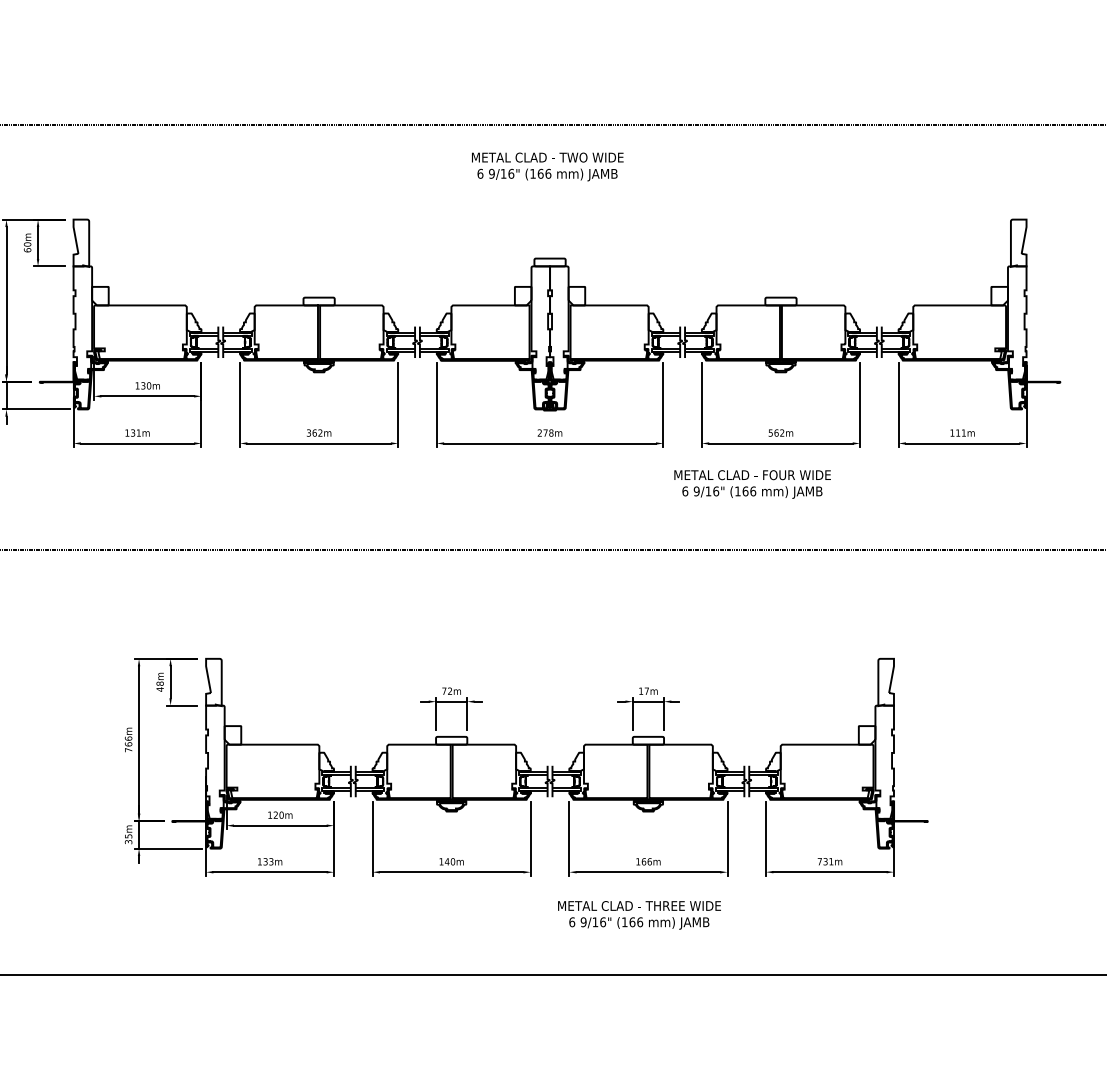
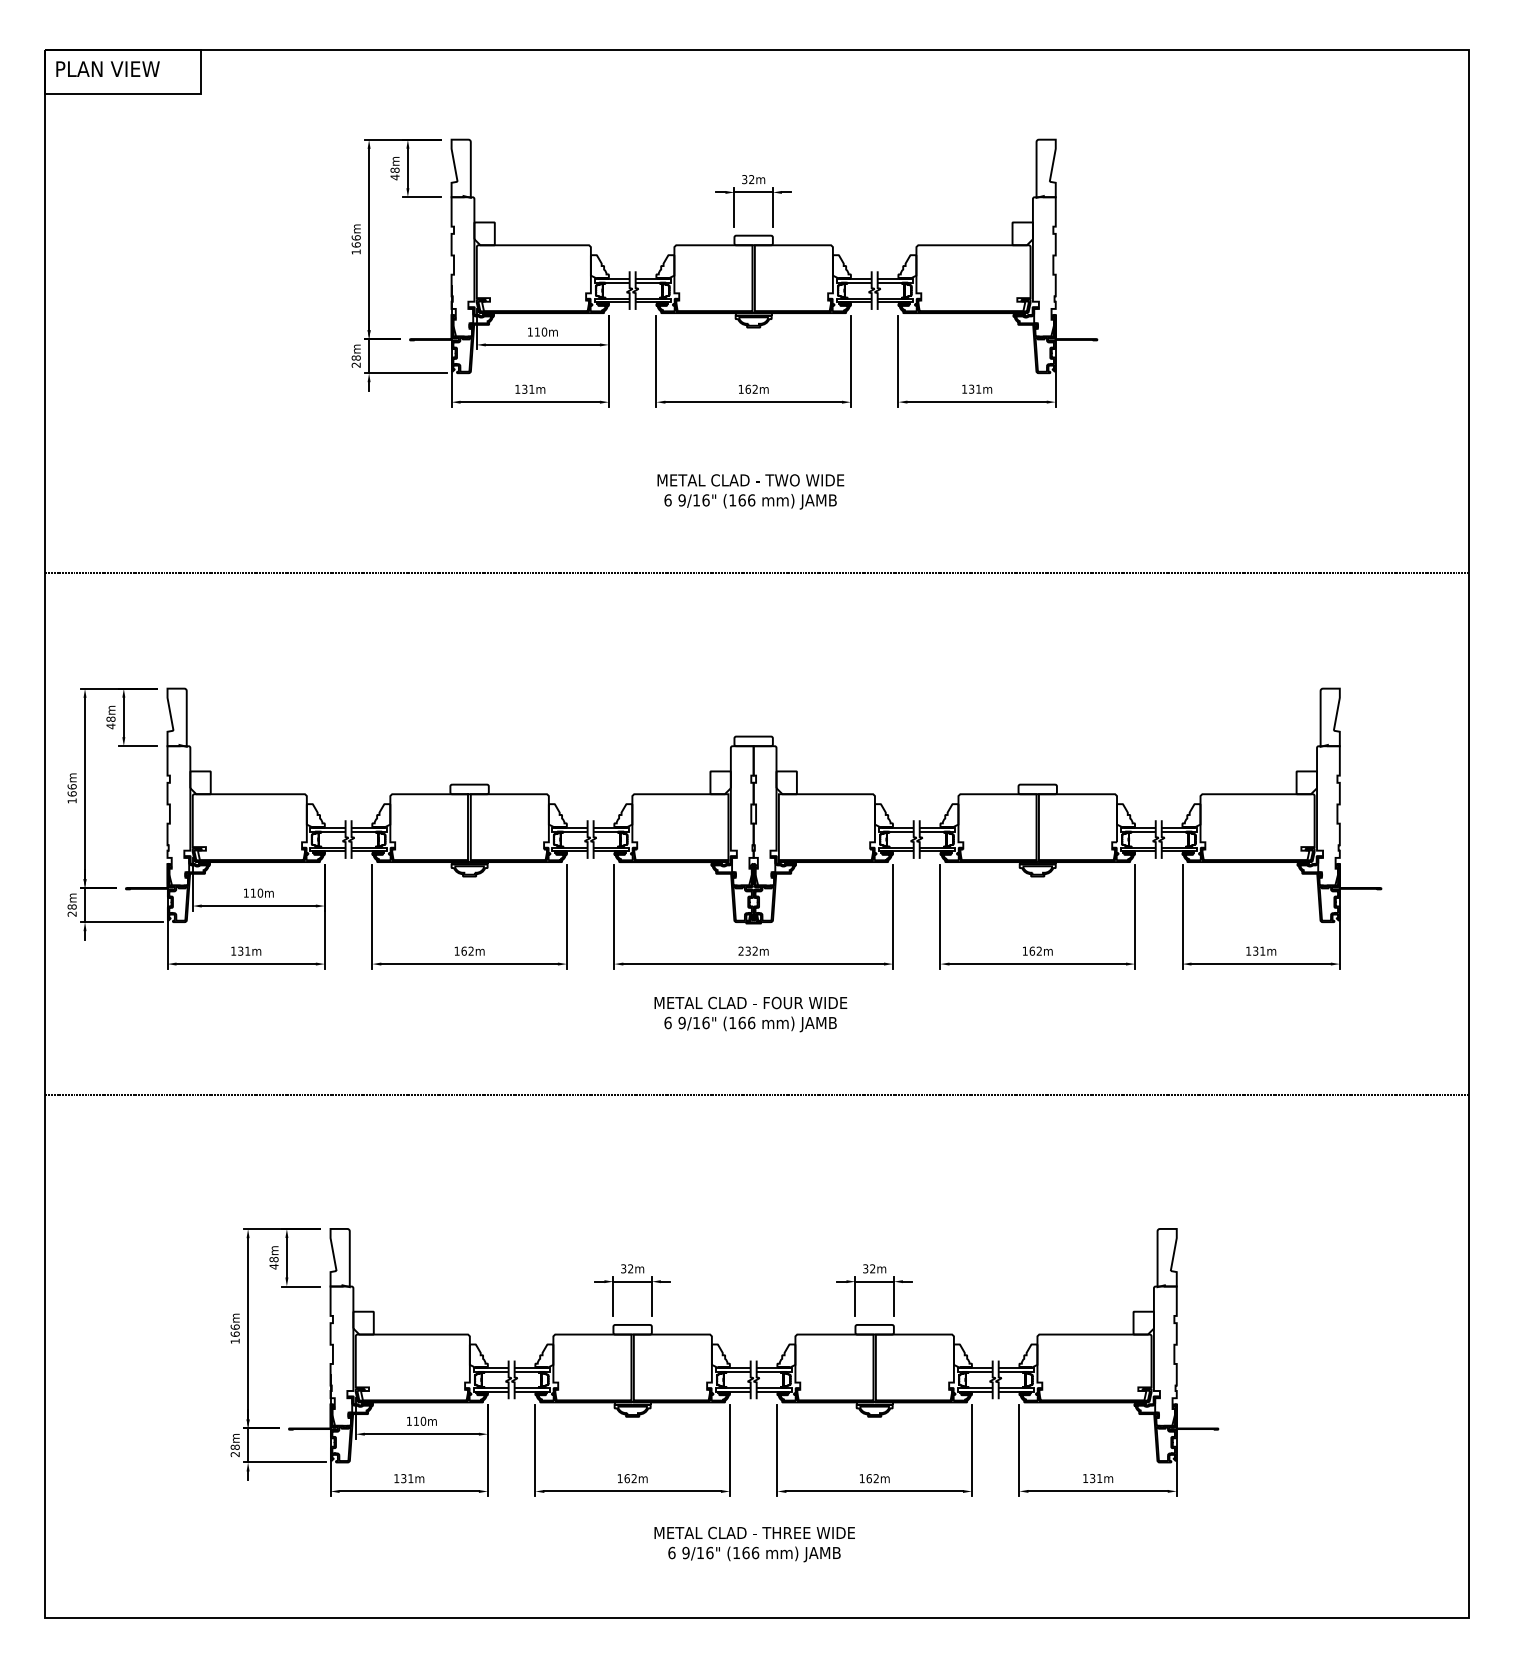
text: (547, 166) -> (750, 491), moved
text: (27, 247) -> (110, 722), 60m -> 48m
text: (142, 385) -> (252, 892), 130m -> 110m
text: (308, 432) -> (456, 950), 362m -> 162m
text: (548, 432) -> (751, 950), 278m -> 232m
text: (770, 432) -> (1024, 950), 562m -> 162m
text: (957, 432) -> (1255, 950), 111m -> 131m
text: (752, 484) -> (750, 1014), moved
text: (444, 690) -> (623, 1268), 72m -> 32m
text: (644, 690) -> (869, 1268), 17m -> 32m
text: (128, 749) -> (234, 1340), 766m -> 166m
text: (275, 814) -> (415, 1420), 120m -> 110m
text: (128, 838) -> (234, 1450), 35m -> 28m
text: (271, 861) -> (410, 1478), 133m -> 131m
text: (449, 861) -> (630, 1478), 140m -> 162m
text: (649, 861) -> (876, 1478), 166m -> 162m
text: (819, 861) -> (1085, 1478), 731m -> 131m
text: (639, 915) -> (754, 1544), moved

